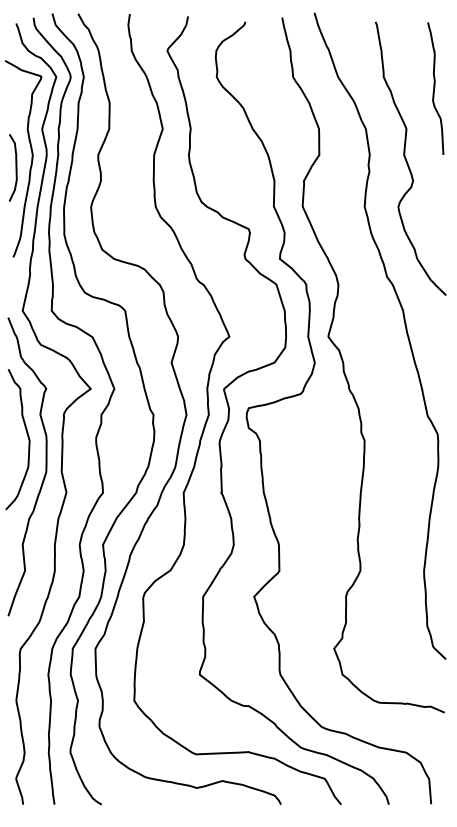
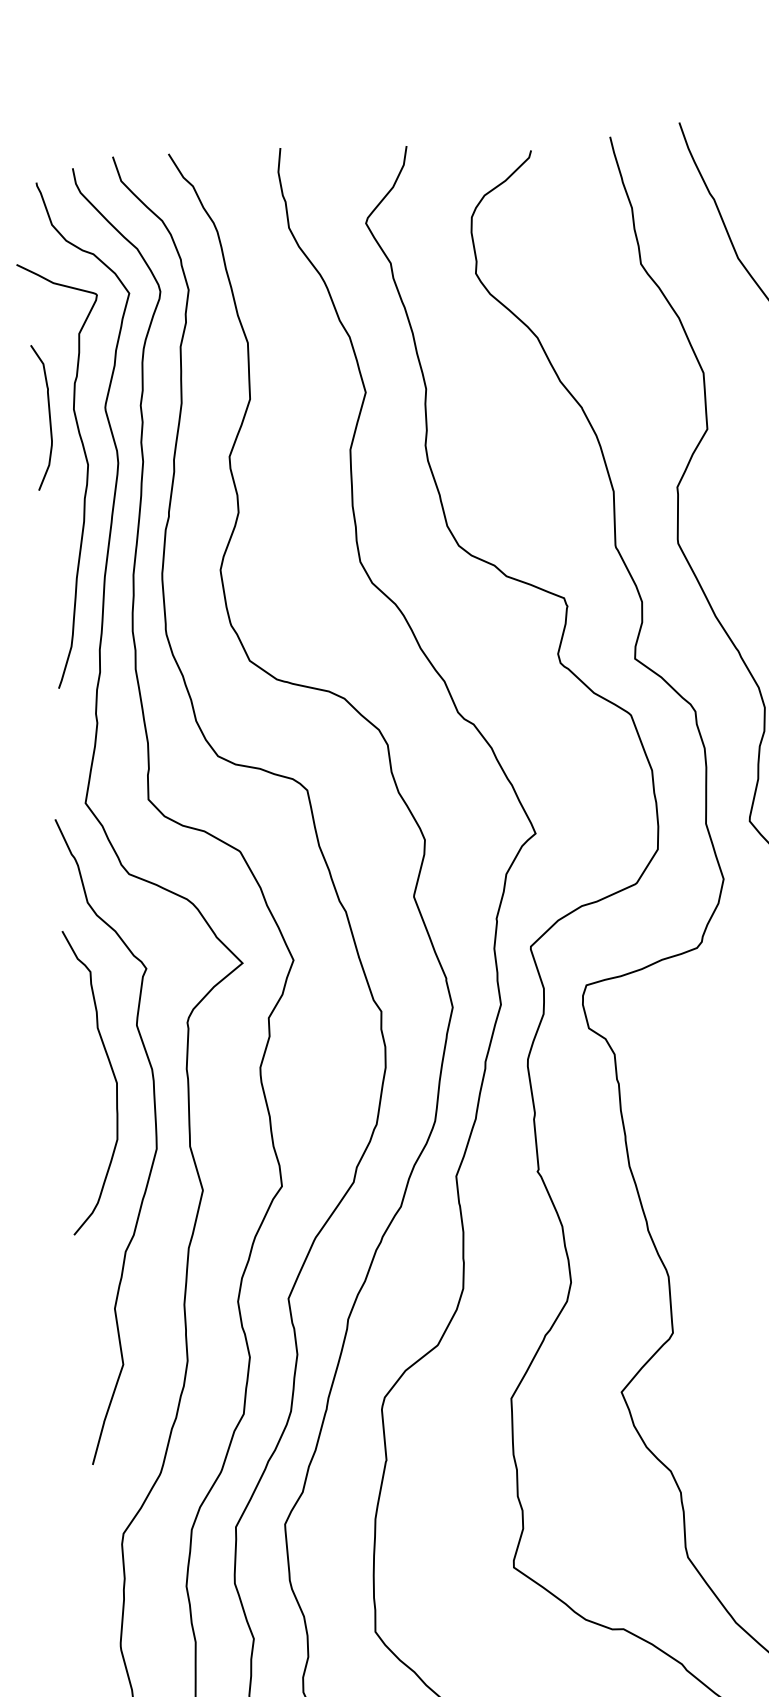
curve: (15, 167) -> (47, 416), moved

